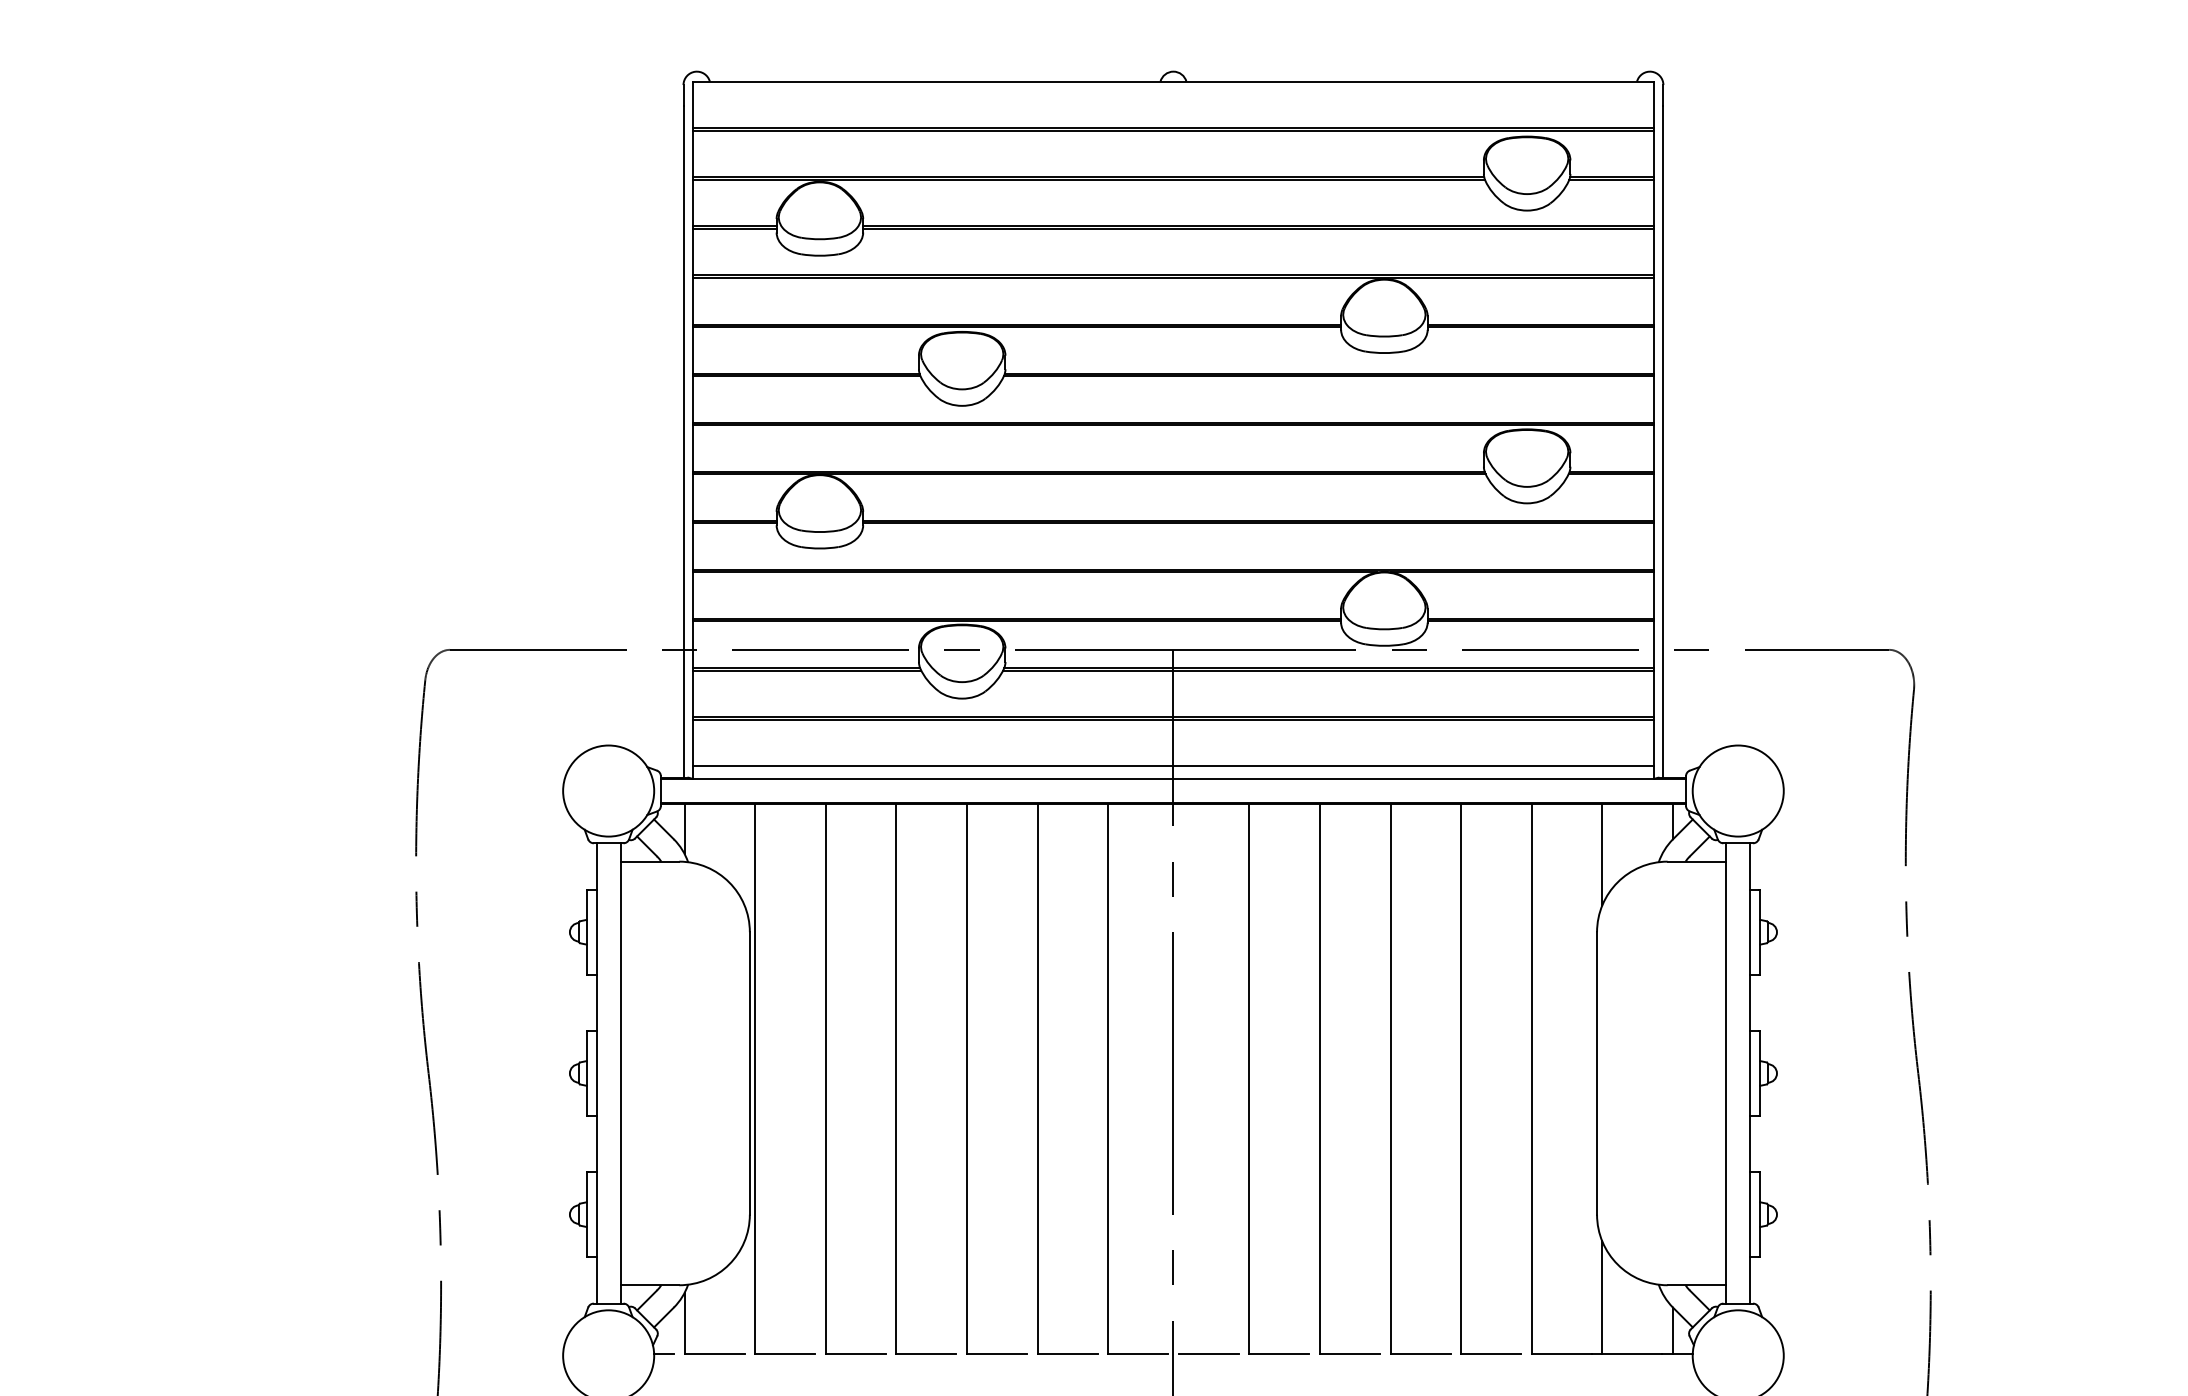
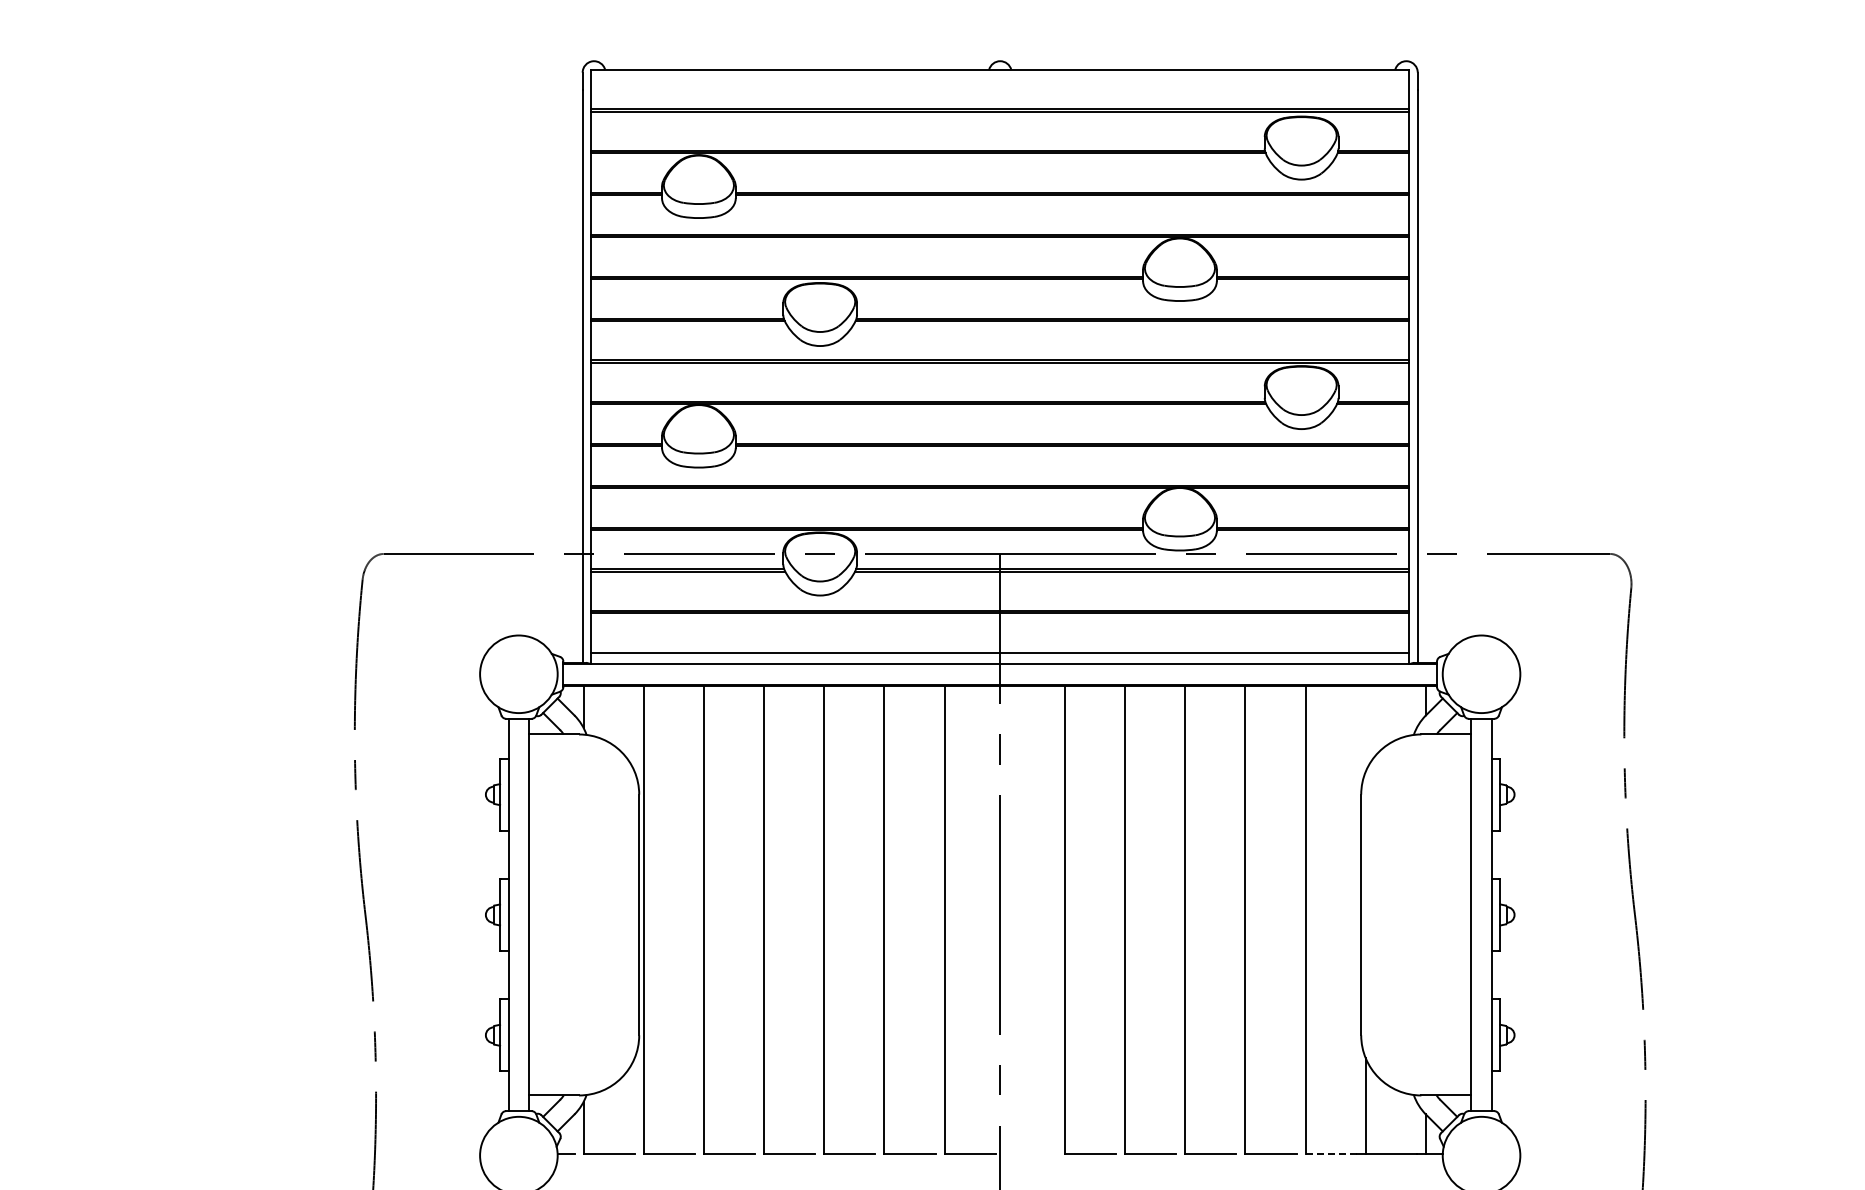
line: (1602, 854) -> (1365, 728), removed
line: (1207, 1354) -> (1029, 1154), removed
line: (1562, 1354) -> (1331, 1154), solid -> dashed

